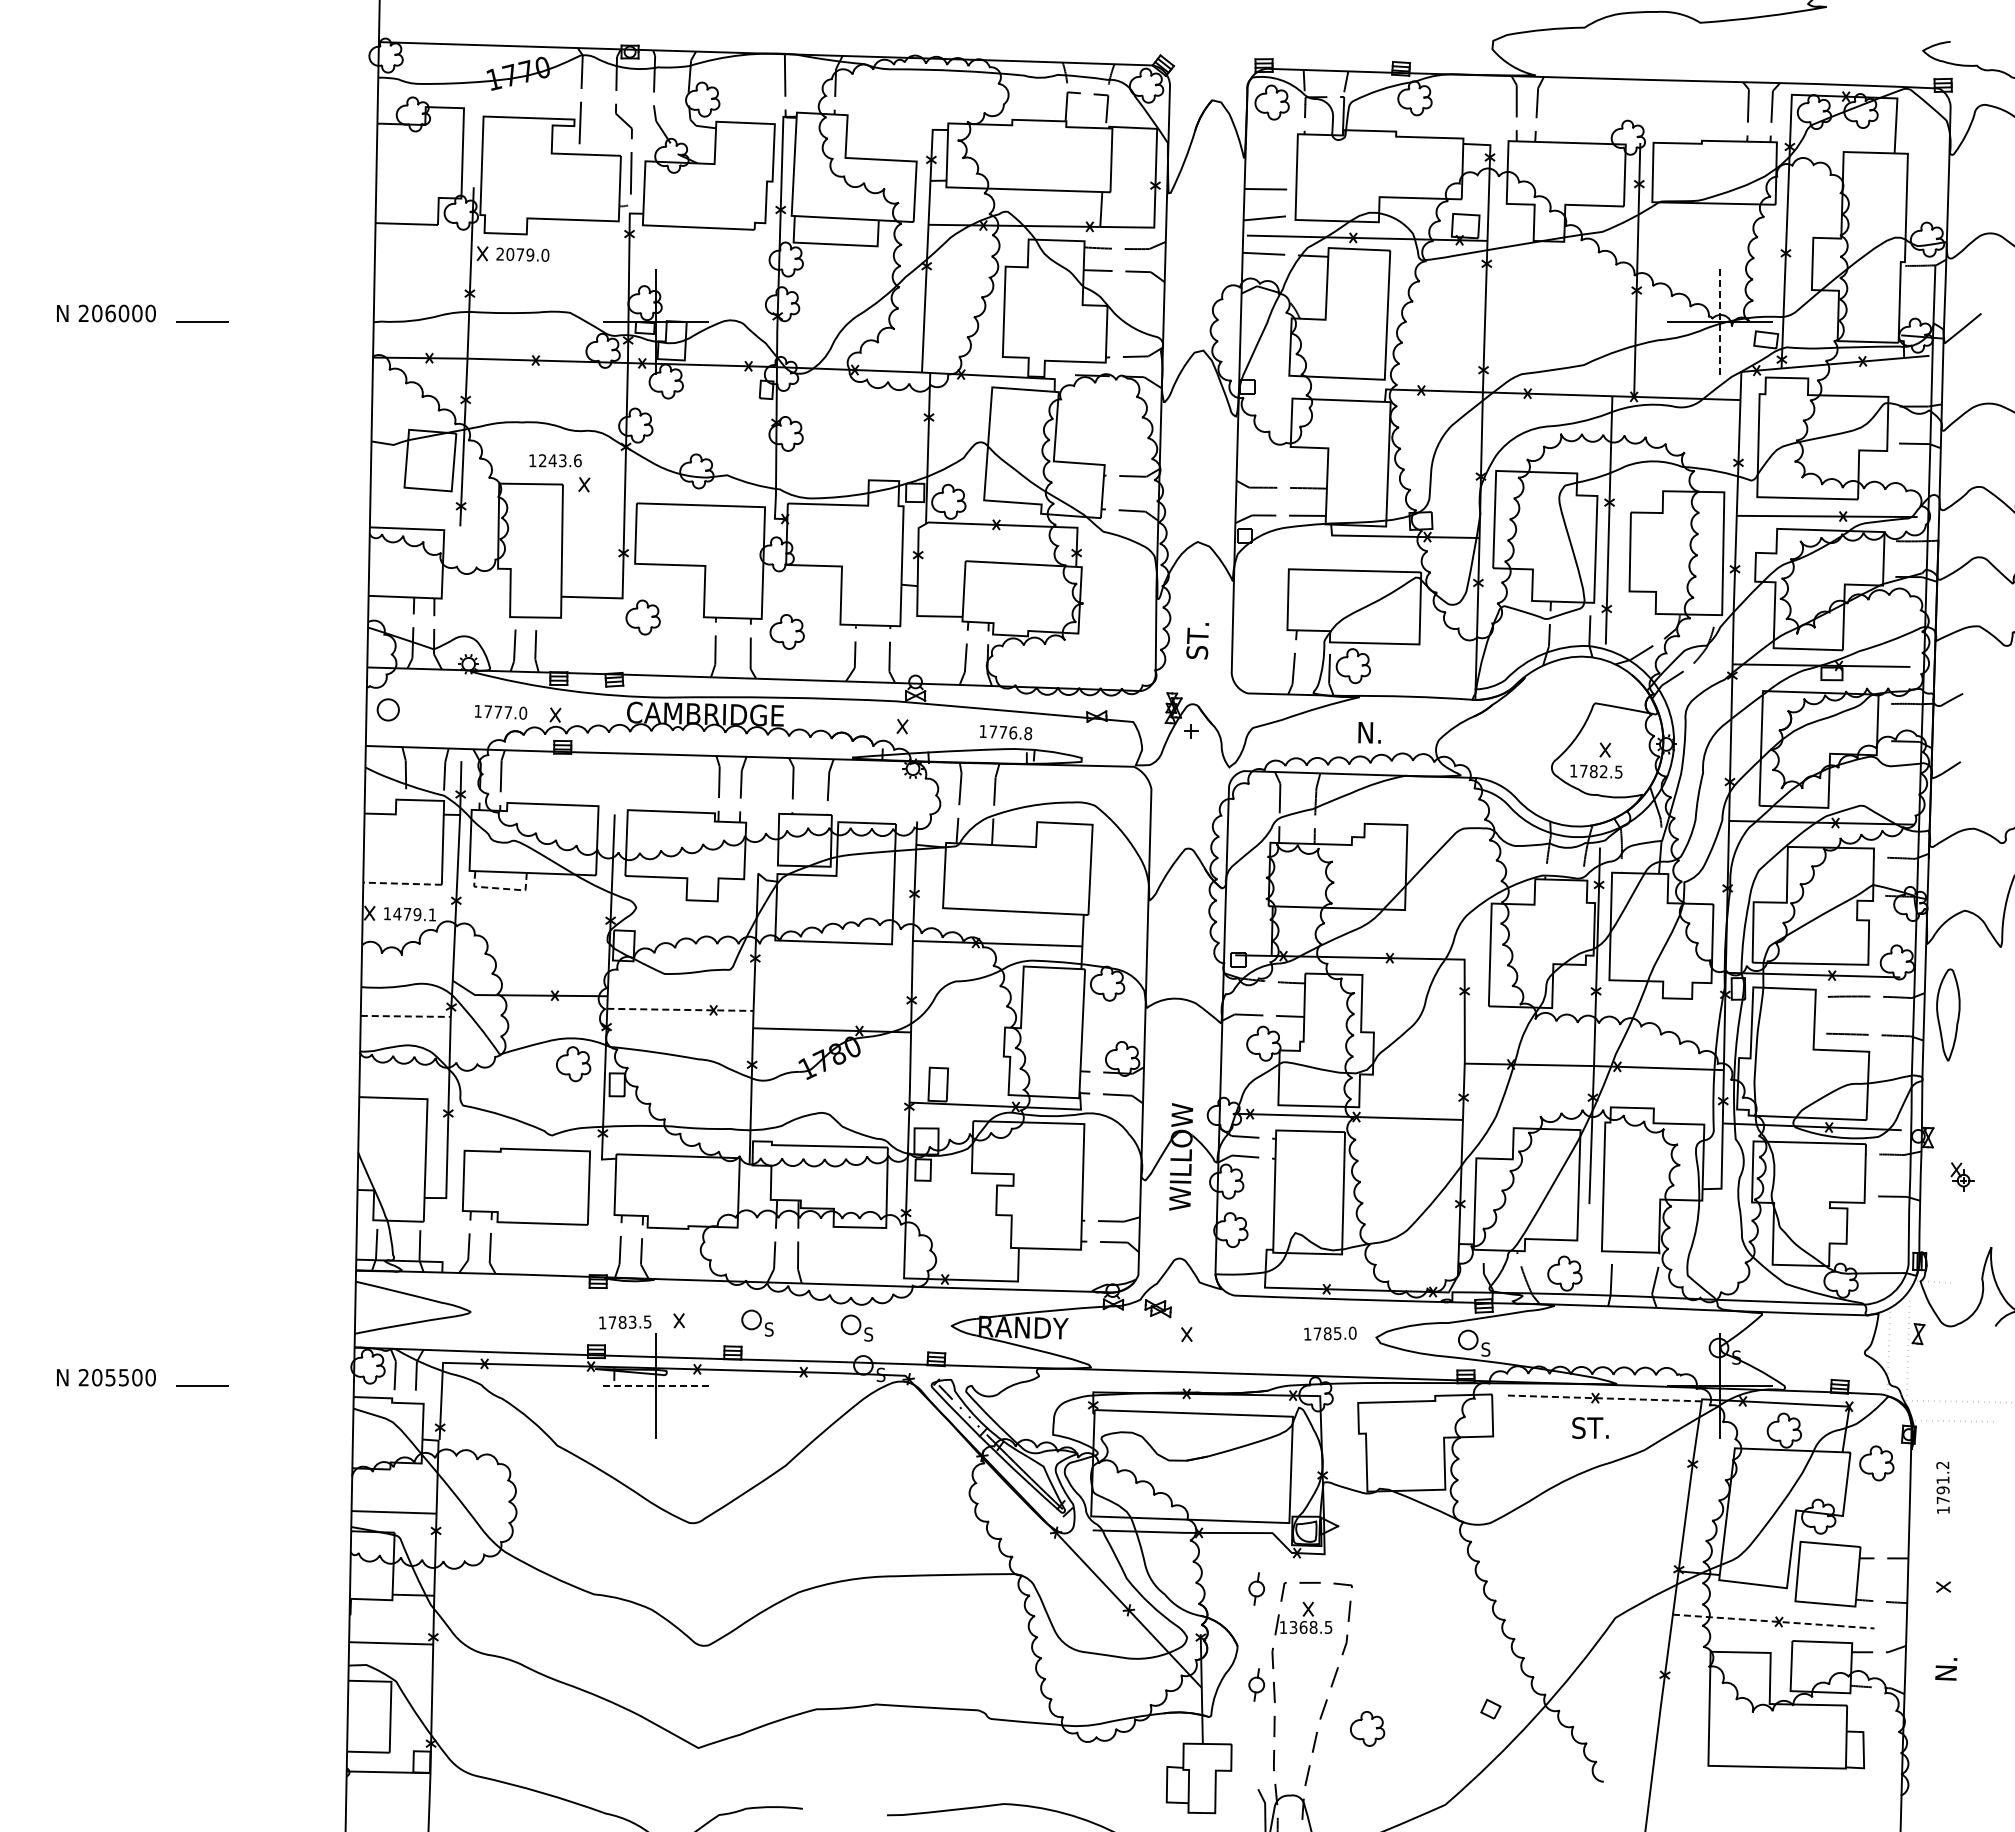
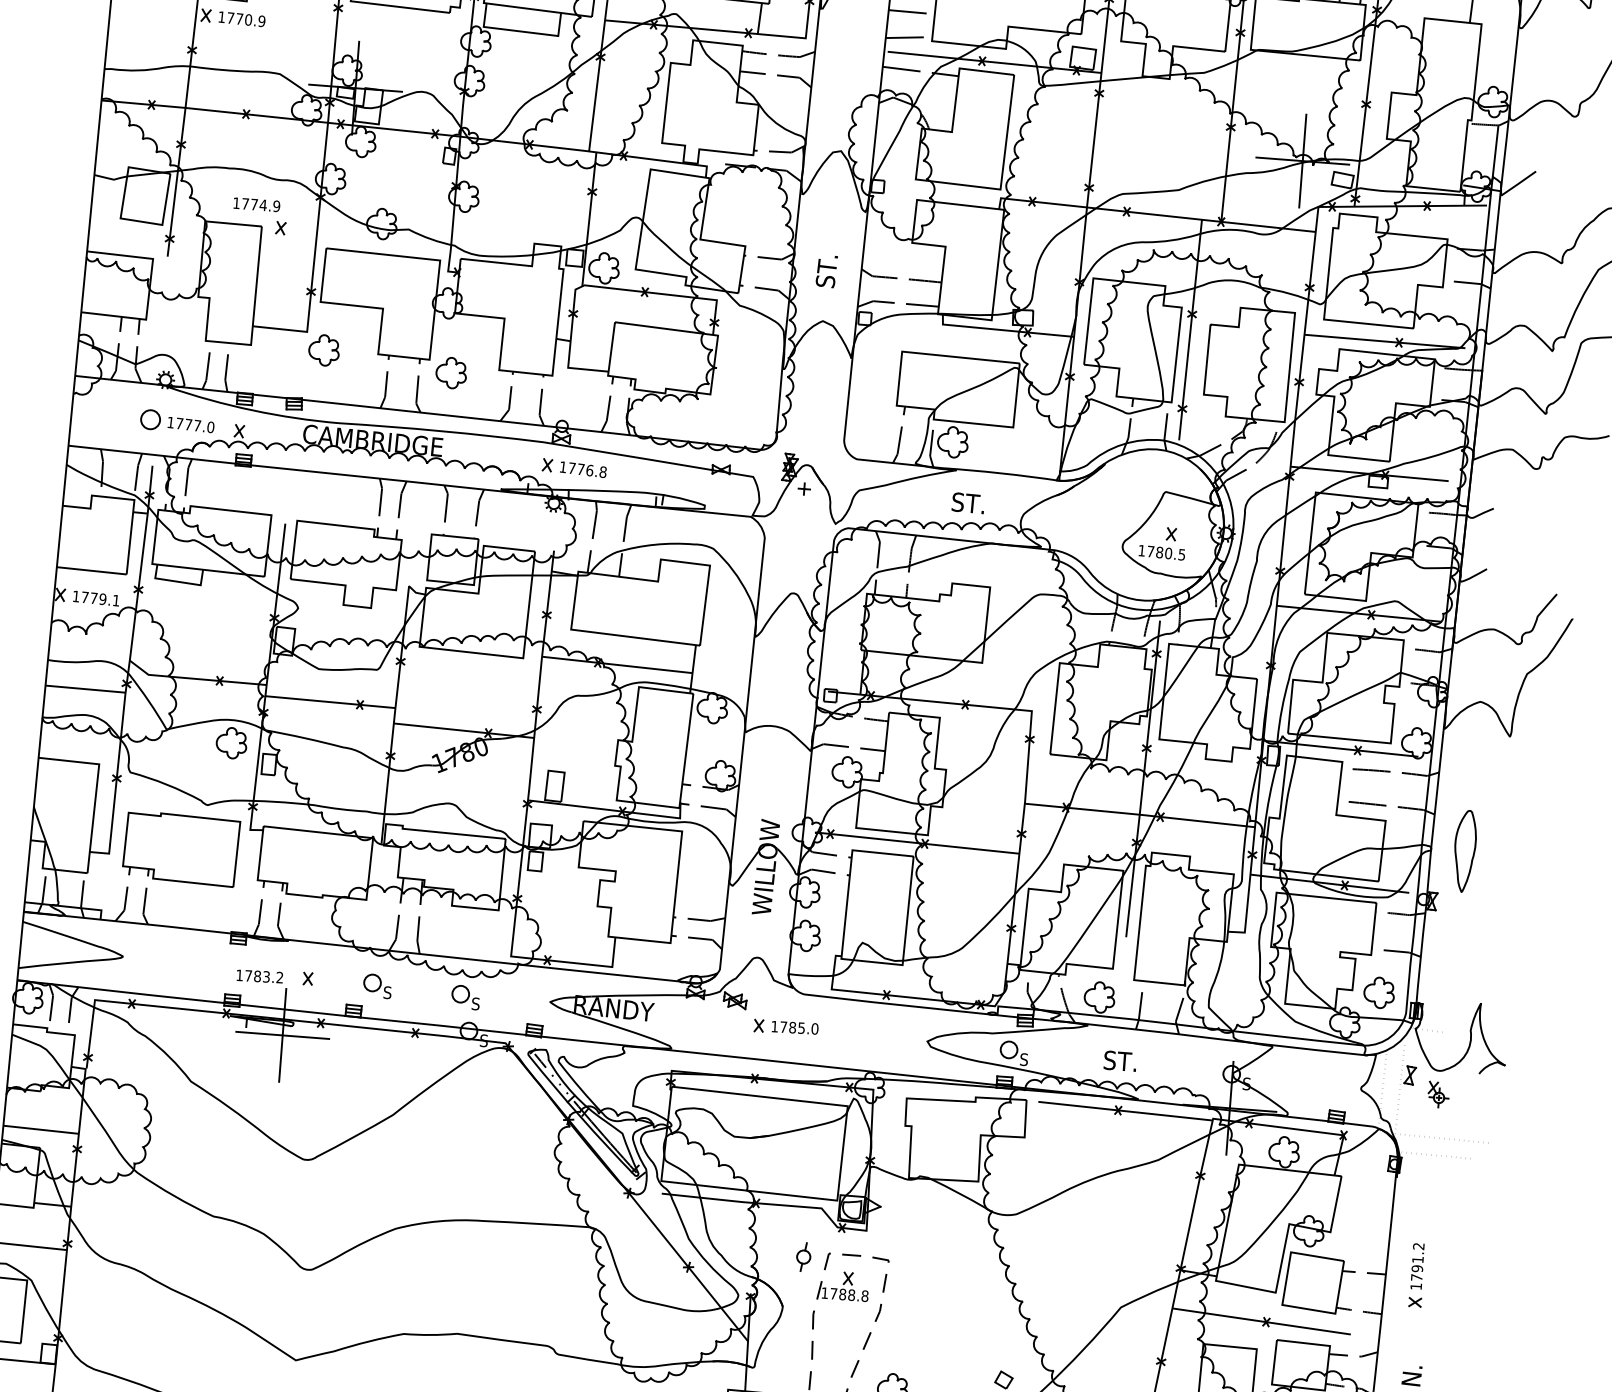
text: (522, 254) -> (241, 18), 2079.0 -> 1770.9
line: (1719, 321) -> (1302, 160), dashed -> solid
text: (560, 460) -> (261, 204), 1243.6 -> 1774.9
text: (1197, 641) -> (826, 271), moved
part: (387, 709) -> (149, 419), moved
text: (1006, 732) -> (583, 469), moved
text: (1375, 732) -> (968, 502), N. -> ST.
text: (1603, 771) -> (1168, 553), 1782.5 -> 1780.5
line: (402, 883) -> (91, 570), dashed -> solid
line: (500, 888) -> (178, 581), dashed -> solid
text: (397, 913) -> (85, 596), 1479.1 -> 1779.1
line: (680, 1009) -> (330, 701), dashed -> solid
part: (1948, 1014) -> (1465, 850), moved
line: (406, 1016) -> (86, 689), dashed -> solid
part: (1962, 1176) -> (1438, 1094), moved
text: (647, 1321) -> (279, 977), 1783.5 -> 1783.2
text: (1330, 1333) -> (795, 1027), moved
line: (656, 1386) -> (283, 1035), dashed -> solid
line: (1603, 1398) -> (1125, 1111), dashed -> solid
text: (1590, 1427) -> (1120, 1060), moved
part: (1876, 1463) -> (1378, 992), moved
text: (1942, 1487) -> (1417, 1266), moved
line: (1774, 1621) -> (1262, 1321), dashed -> solid
text: (1310, 1627) -> (848, 1295), 1368.5 -> 1788.8
part: (1256, 1684) -> (796, 1342), removed

